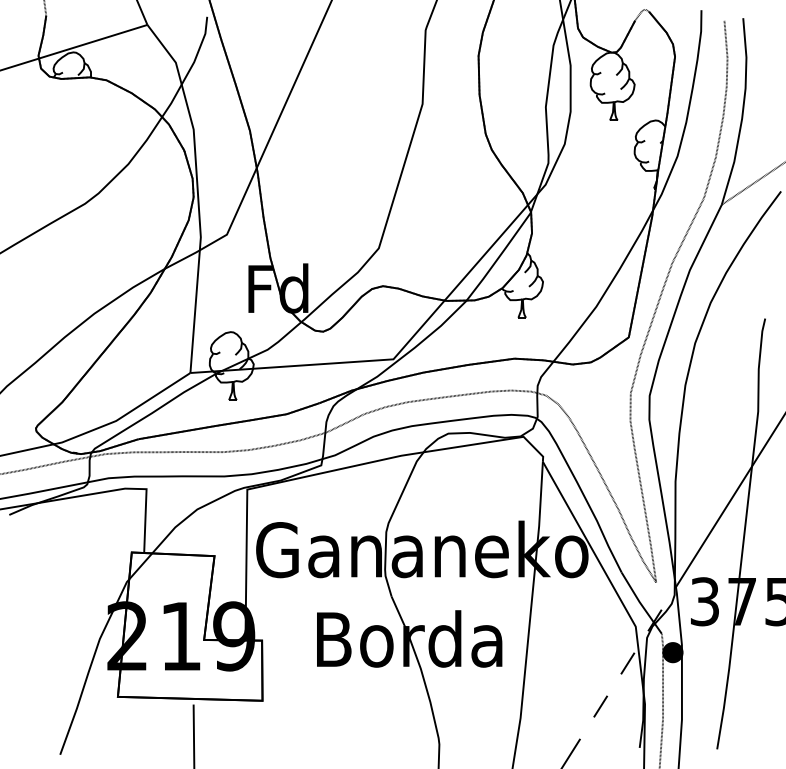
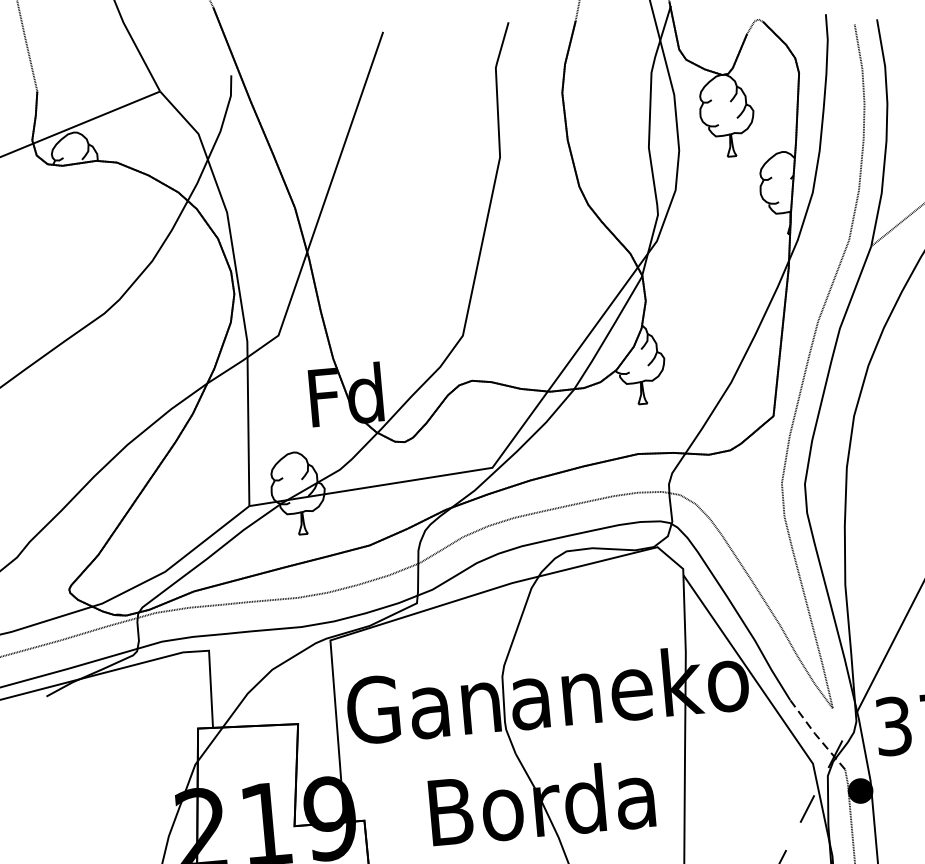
line: (640, 602) -> (816, 734), solid -> dashed

